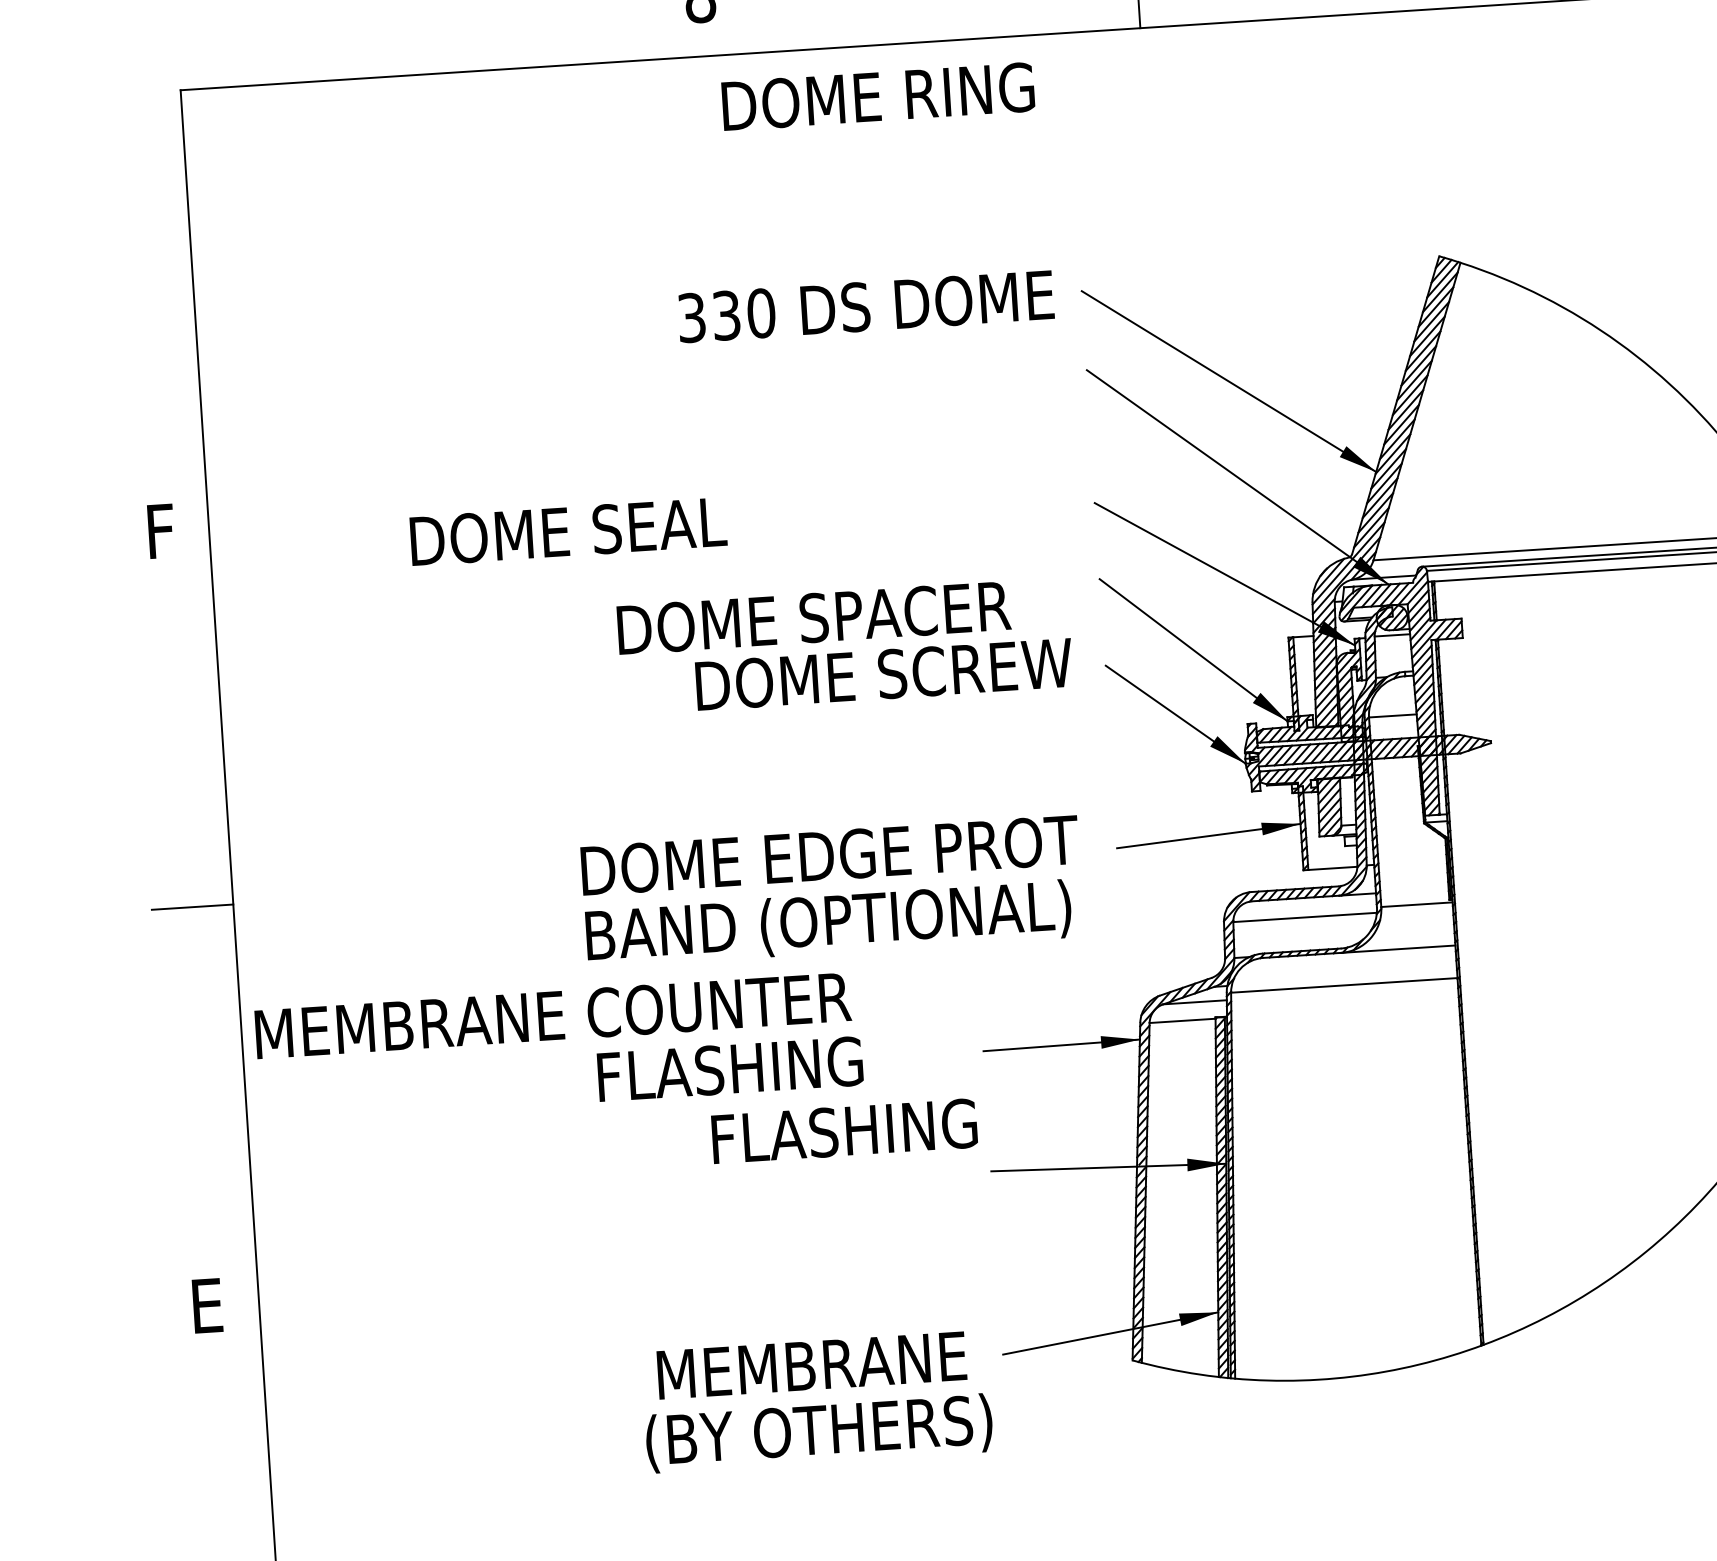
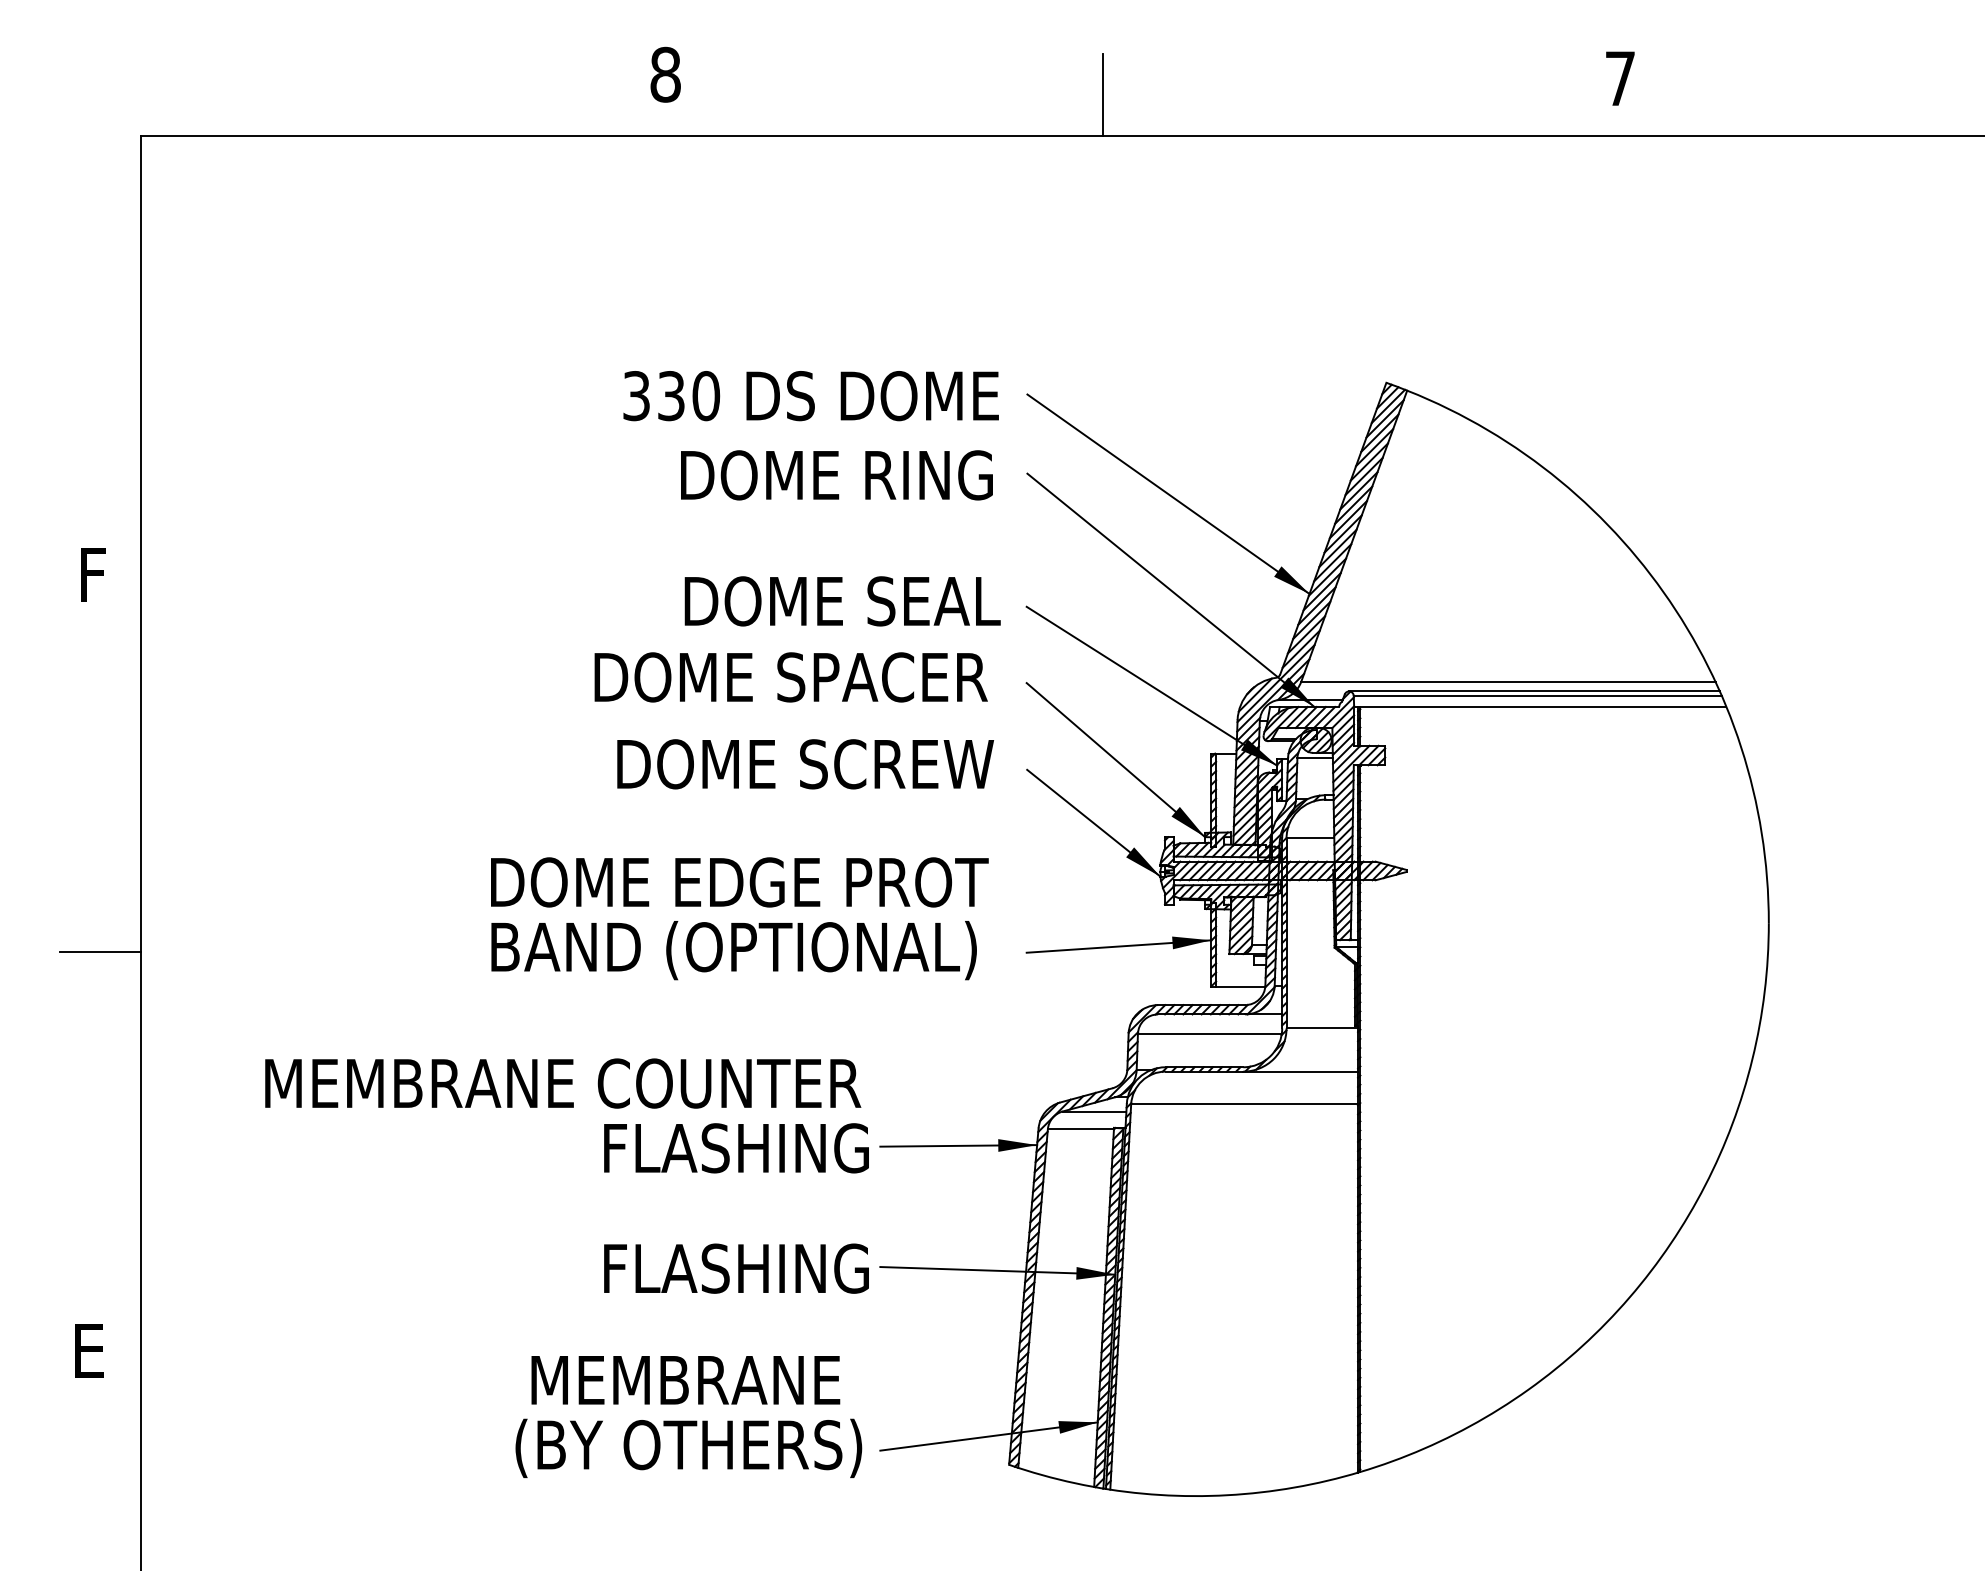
text: (877, 96) -> (836, 475), moved
text: (568, 531) -> (842, 601), moved
text: (813, 618) -> (790, 677), moved
text: (832, 891) -> (739, 918), moved
text: (558, 1047) -> (566, 1115), moved
text: (844, 1131) -> (736, 1268), moved
text: (816, 1401) -> (688, 1416), moved

